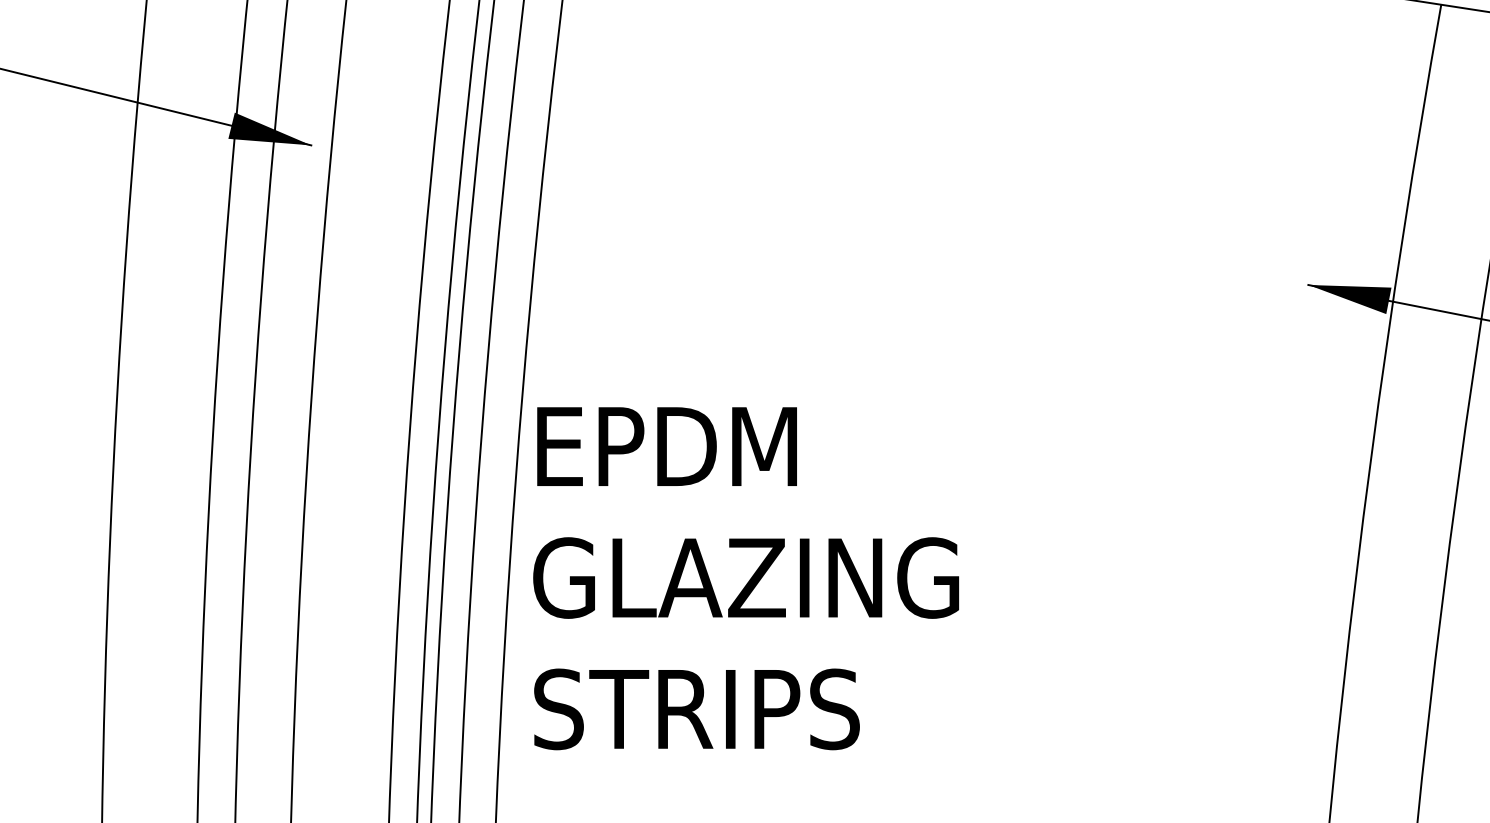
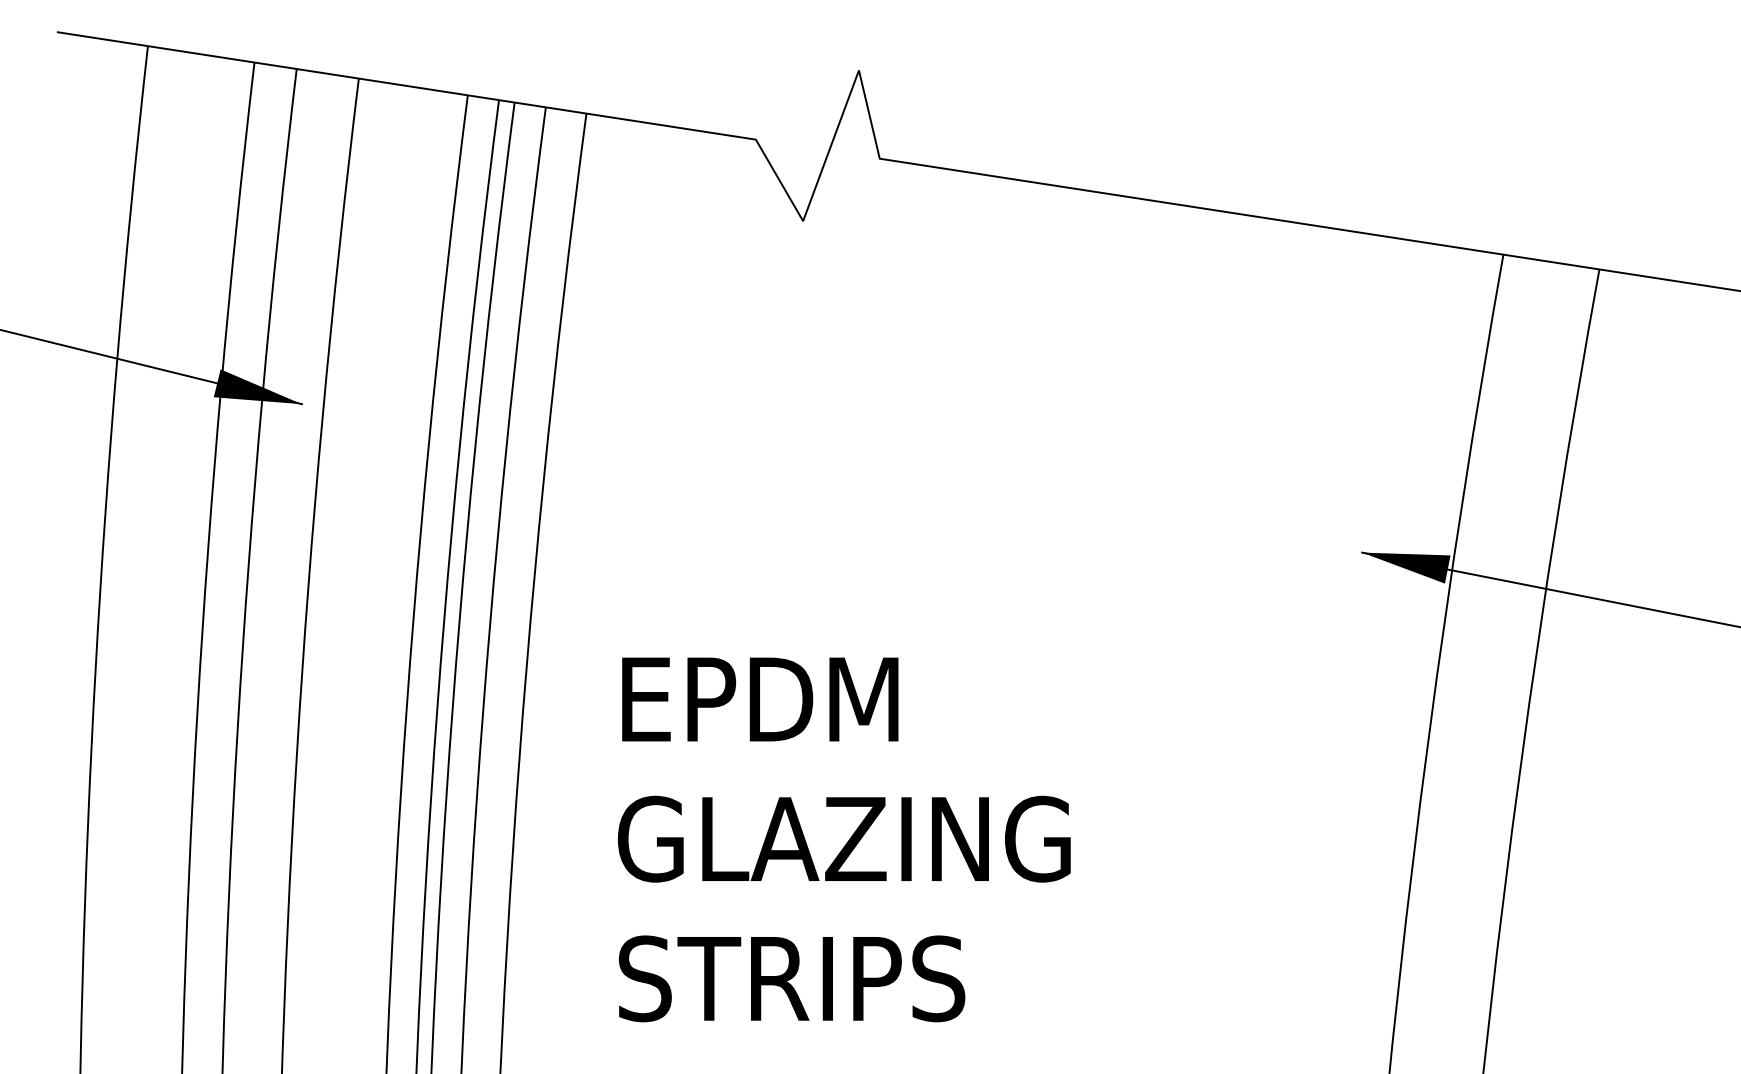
text: (745, 578) -> (843, 839), moved

